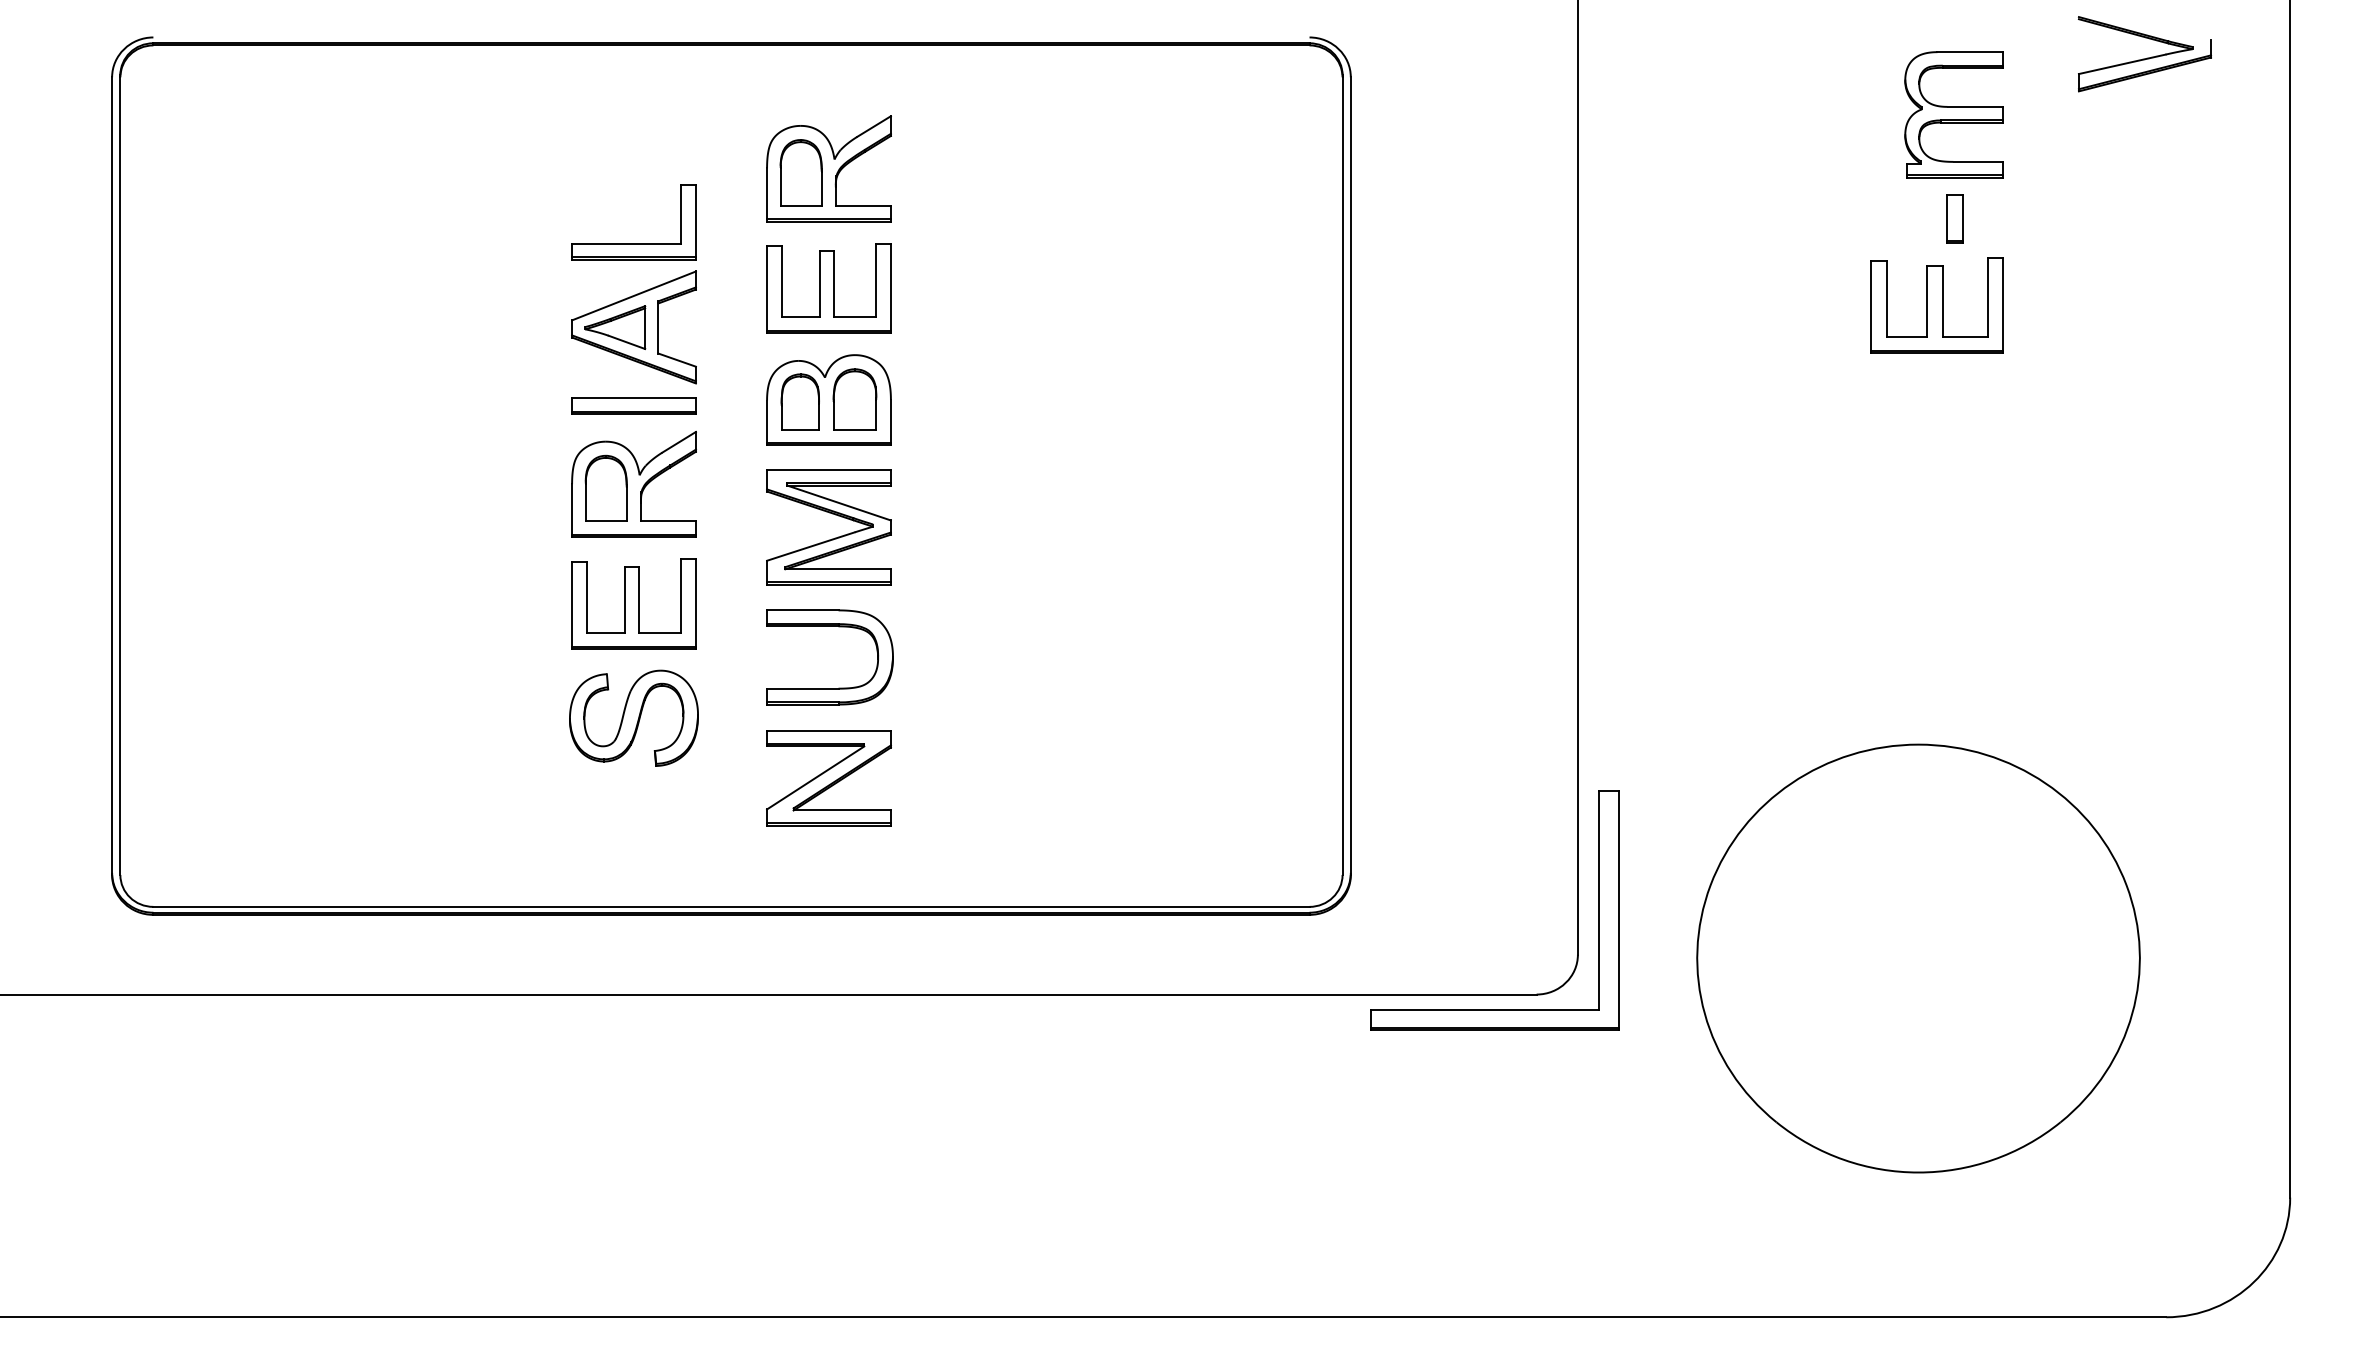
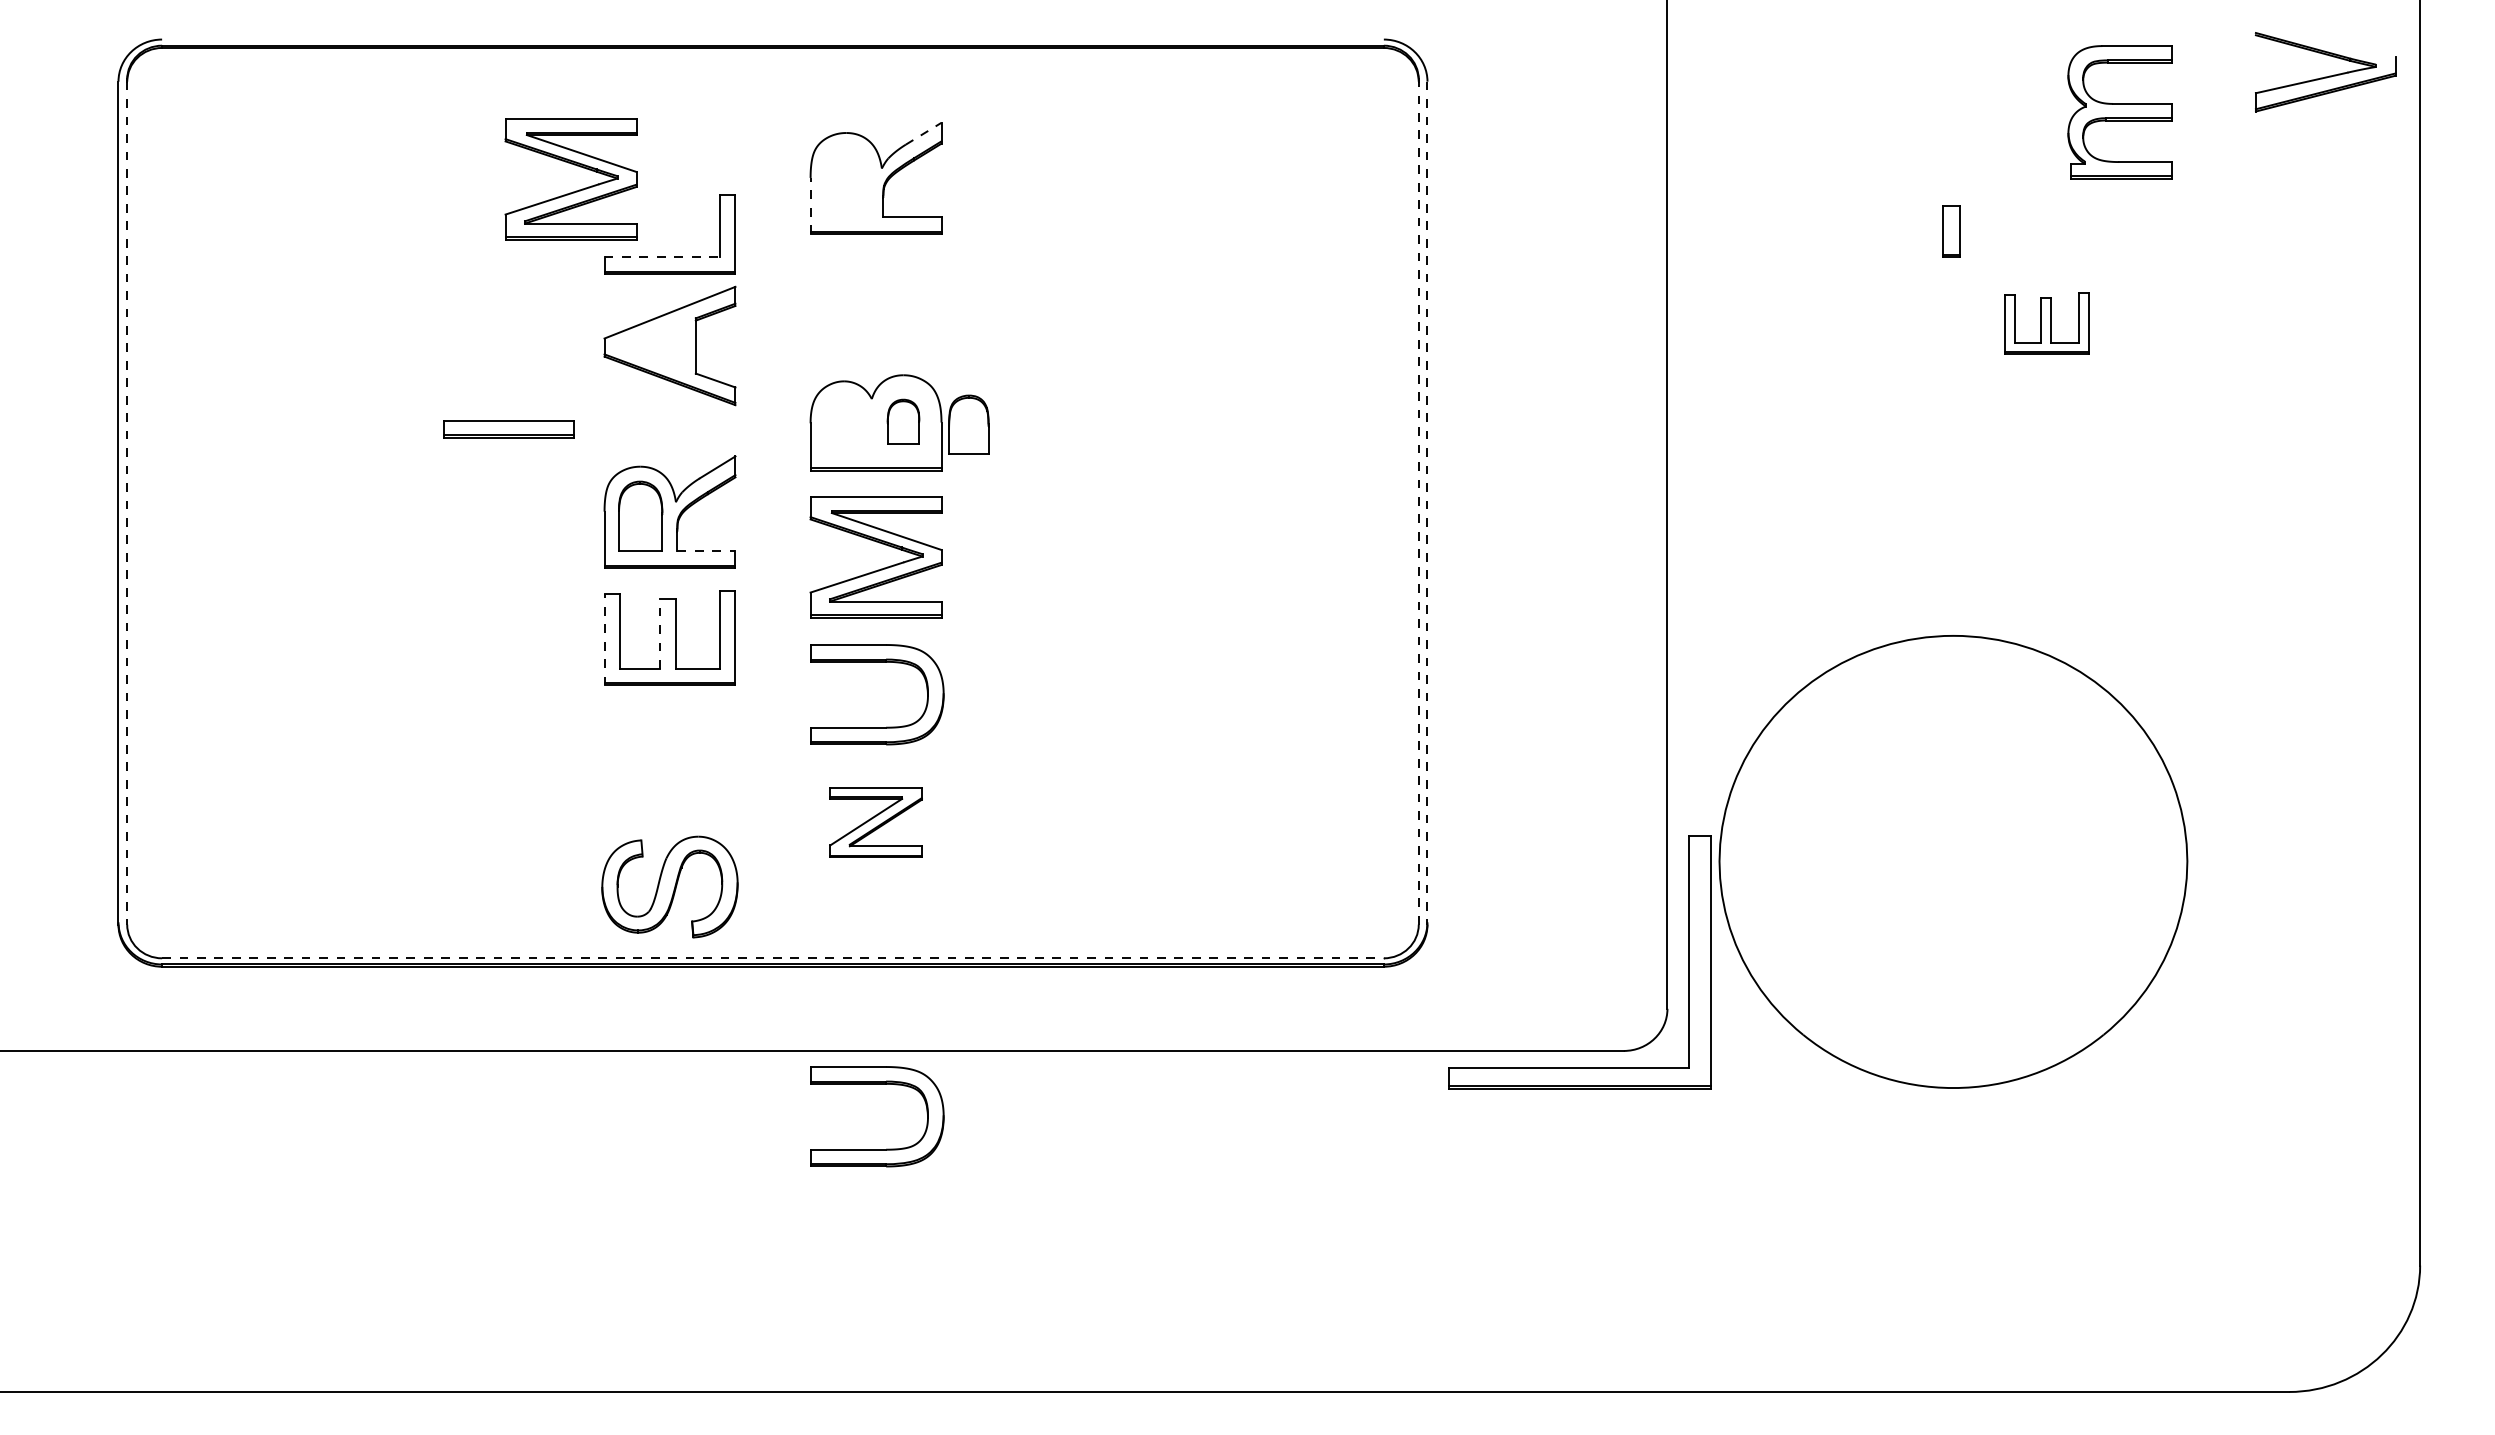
part: (2144, 54) -> (2325, 72), moved
part: (1953, 115) -> (2119, 112), moved
line: (873, 126) -> (923, 133), solid -> dashed
part: (801, 172) -> (846, 182), removed
part: (541, 181) -> (572, 191), added
line: (766, 194) -> (810, 205), solid -> dashed
part: (1955, 219) -> (1951, 231), moved
line: (626, 243) -> (662, 257), solid -> dashed
part: (829, 288) -> (876, 304), removed
part: (1936, 306) -> (2046, 323), size x0.6
part: (614, 326) -> (649, 345), removed
part: (854, 398) -> (903, 421), size x0.7
part: (800, 401) -> (968, 424), moved
part: (633, 406) -> (508, 429), moved
line: (1342, 475) -> (1418, 502), solid -> dashed
line: (120, 476) -> (127, 503), solid -> dashed
line: (1350, 476) -> (1427, 503), solid -> dashed
line: (668, 521) -> (706, 551), solid -> dashed
line: (625, 599) -> (660, 633), solid -> dashed
line: (572, 605) -> (604, 639), solid -> dashed
part: (633, 717) -> (669, 886), moved
part: (828, 778) -> (875, 822), size x0.7
line: (731, 907) -> (772, 958), solid -> dashed
part: (1918, 958) -> (1953, 861), moved
part: (830, 1026) -> (877, 1084), added

